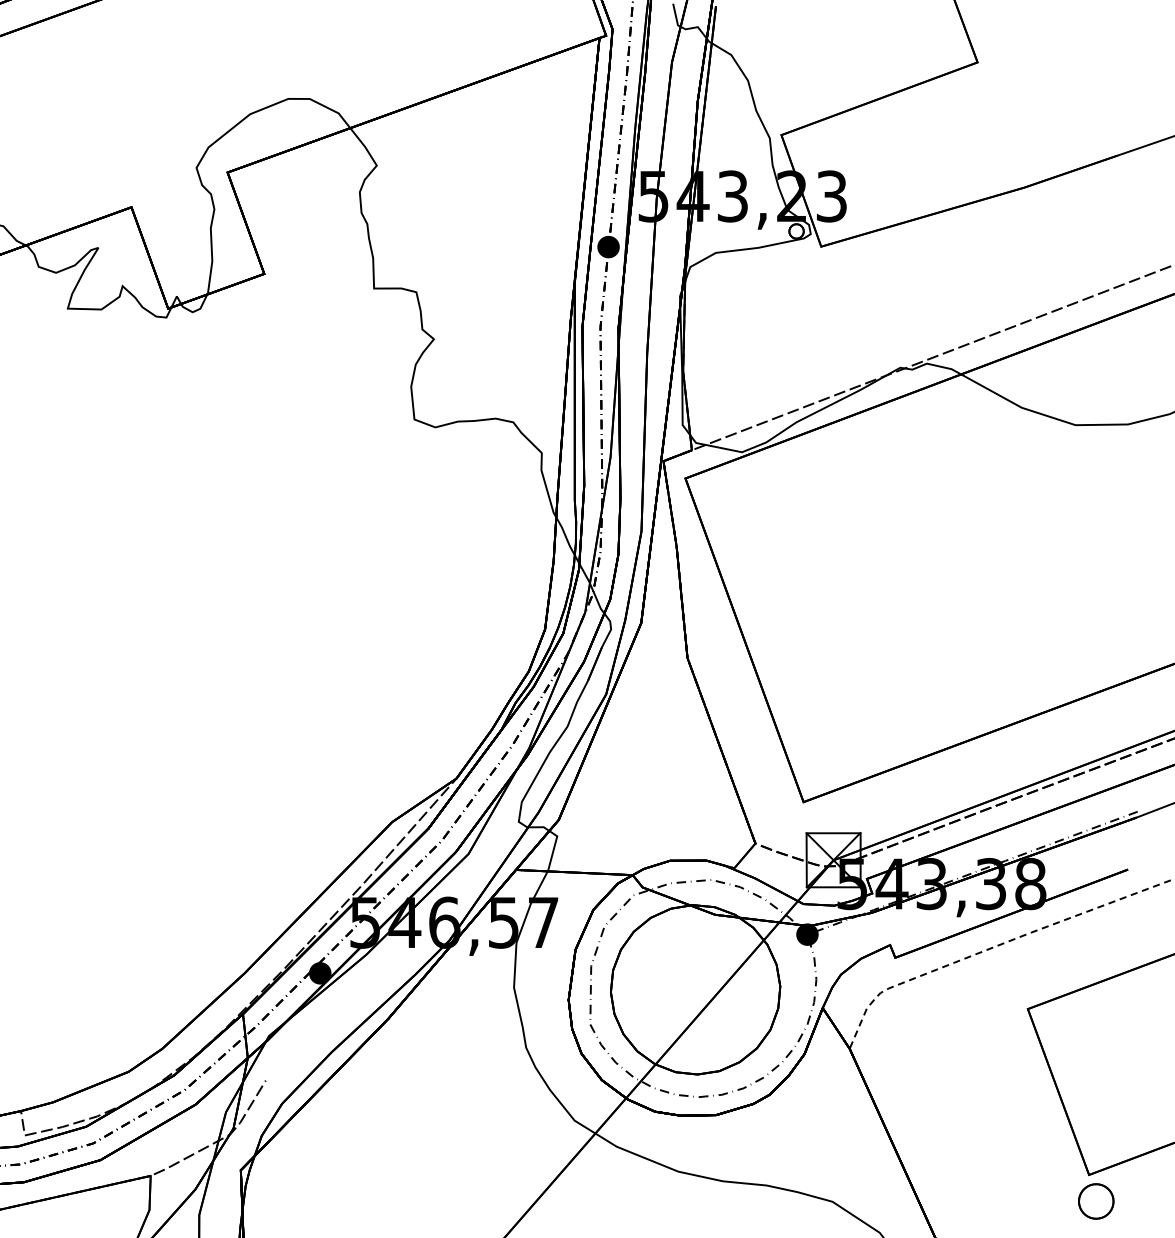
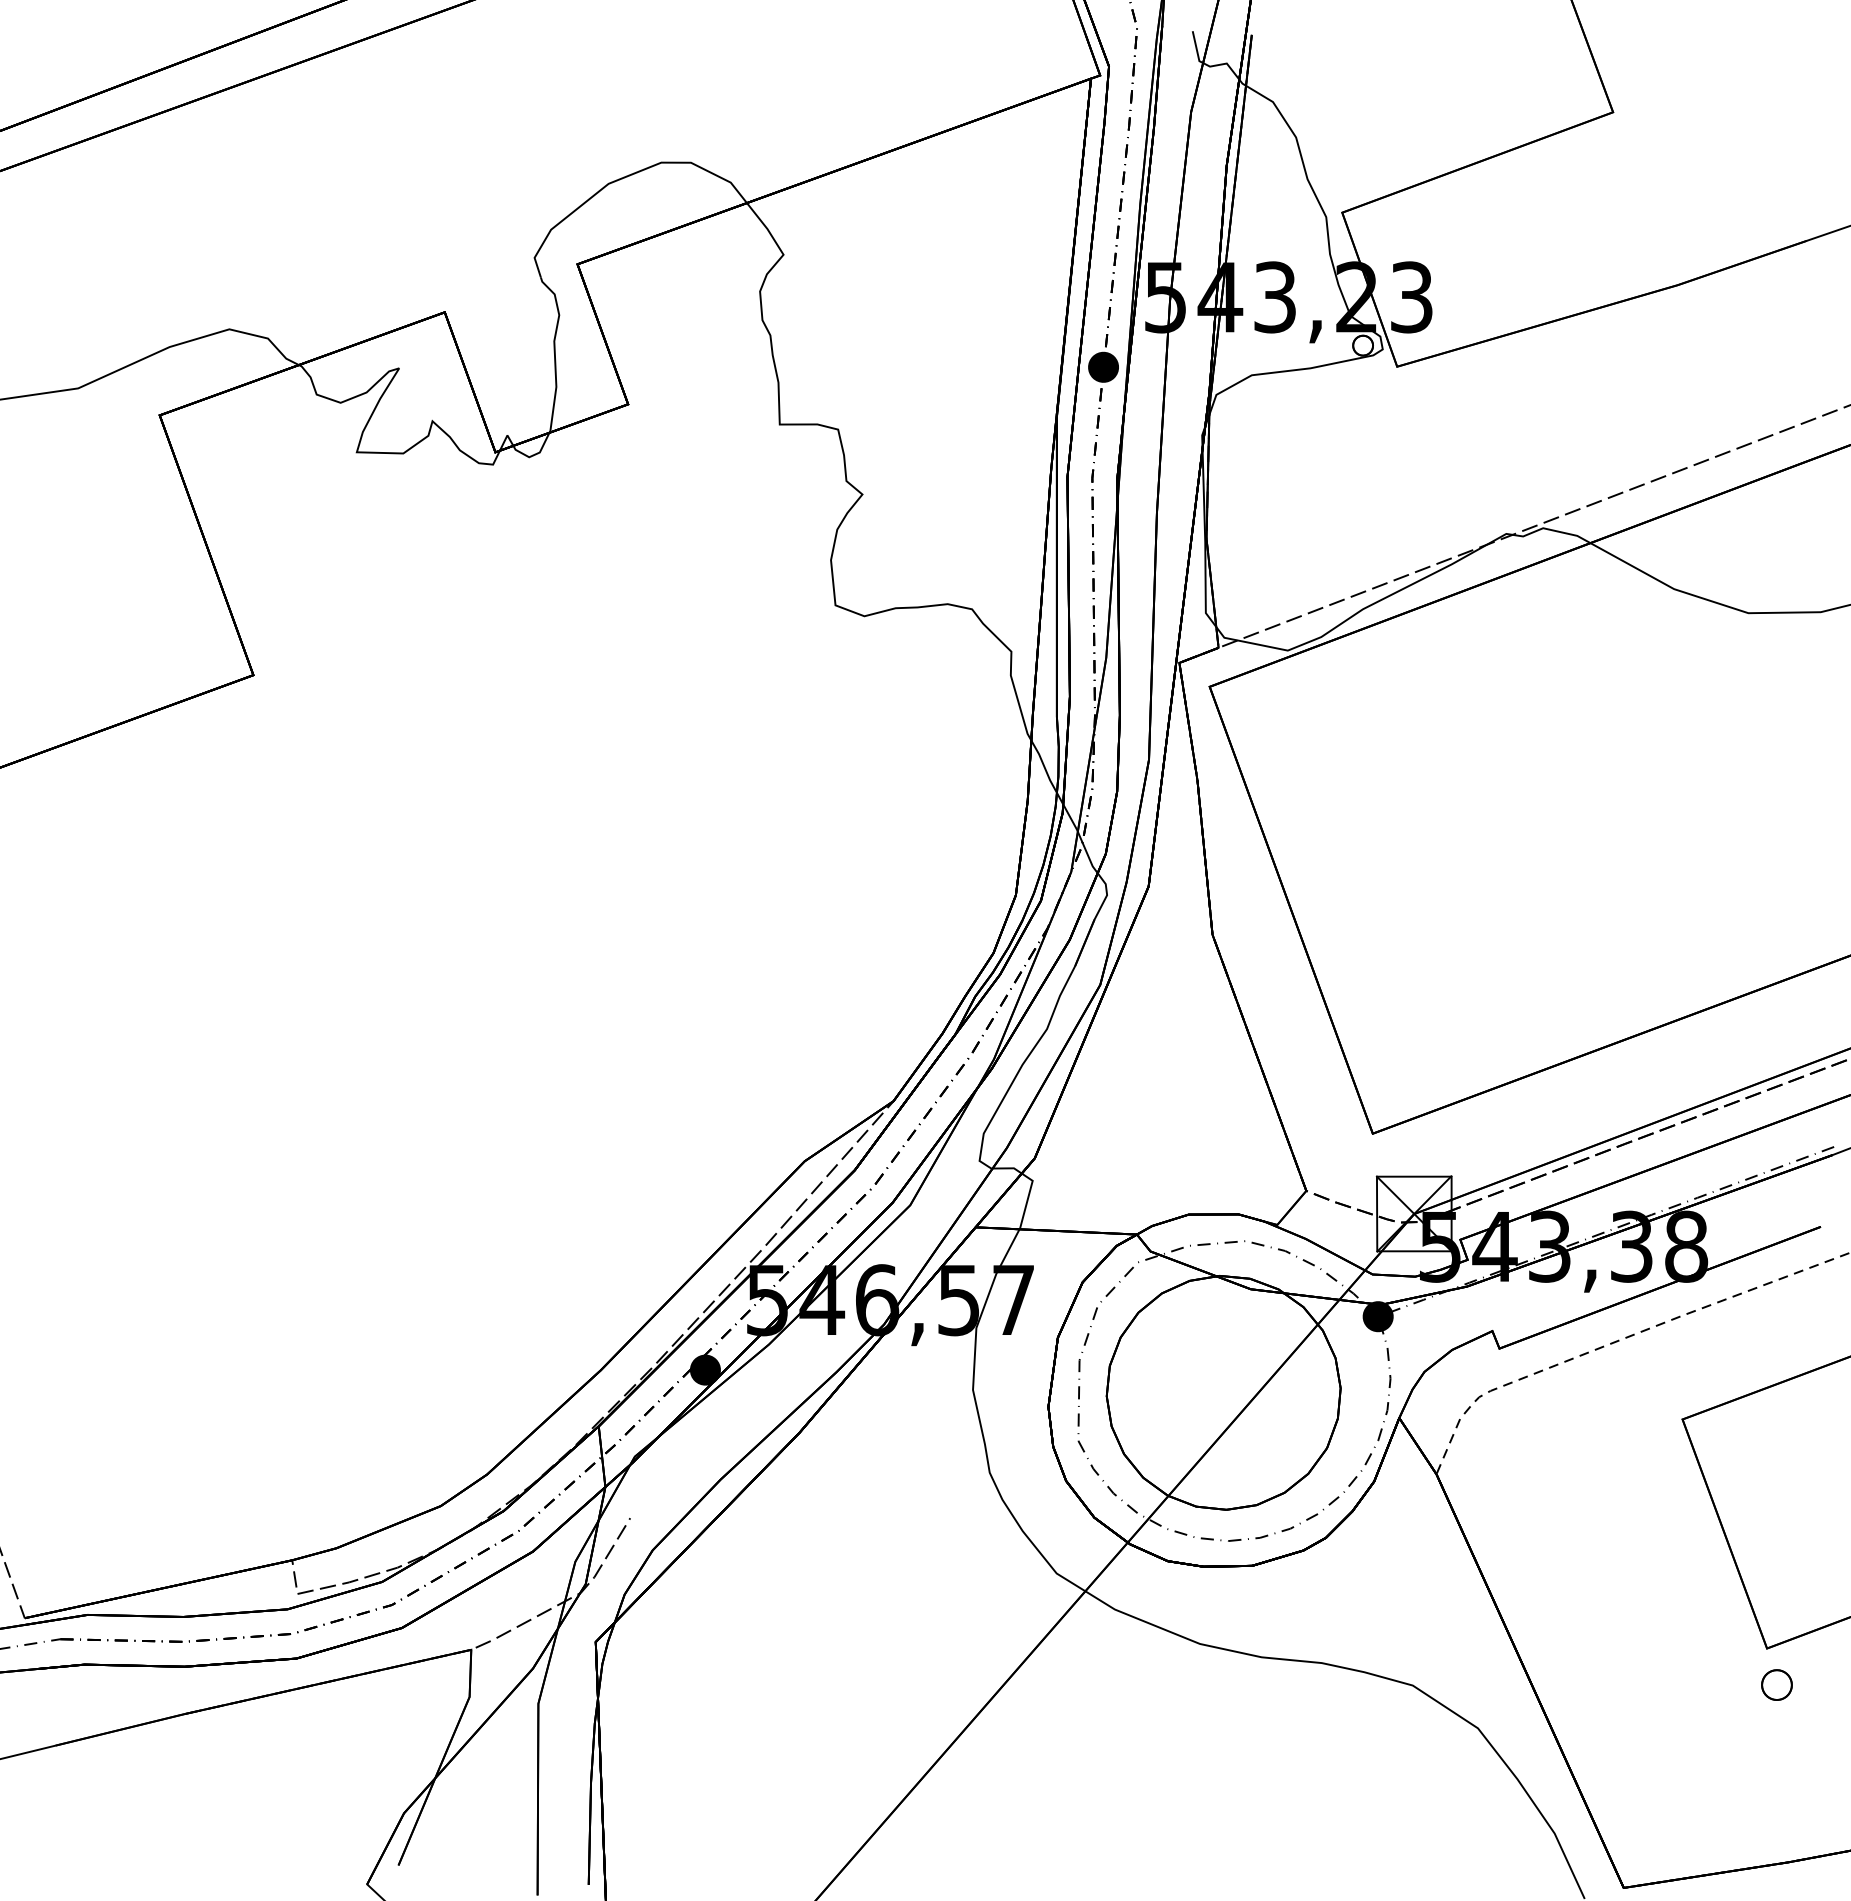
part: (1095, 1201) -> (1776, 1684), size x0.62

